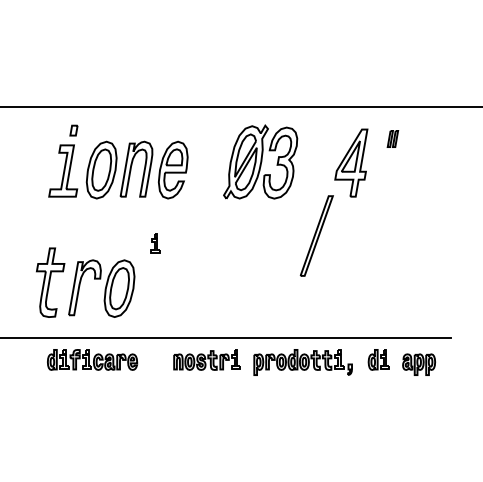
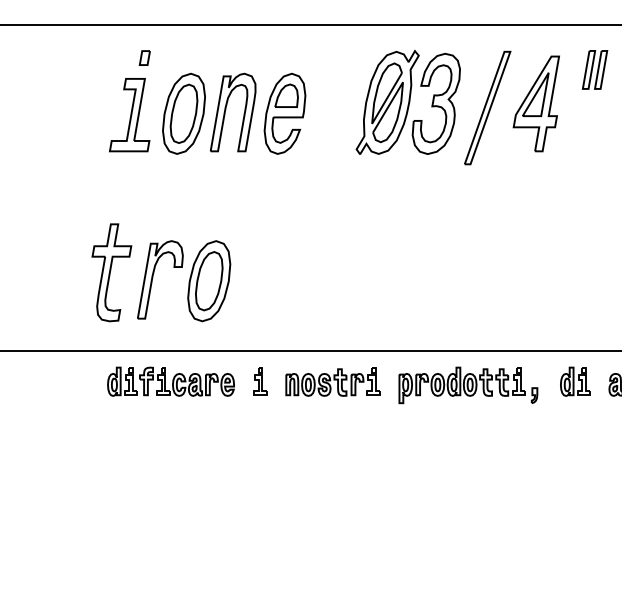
part: (392, 138) -> (594, 69), size x1.67
part: (316, 235) -> (487, 107), moved
part: (155, 243) -> (259, 381), moved

